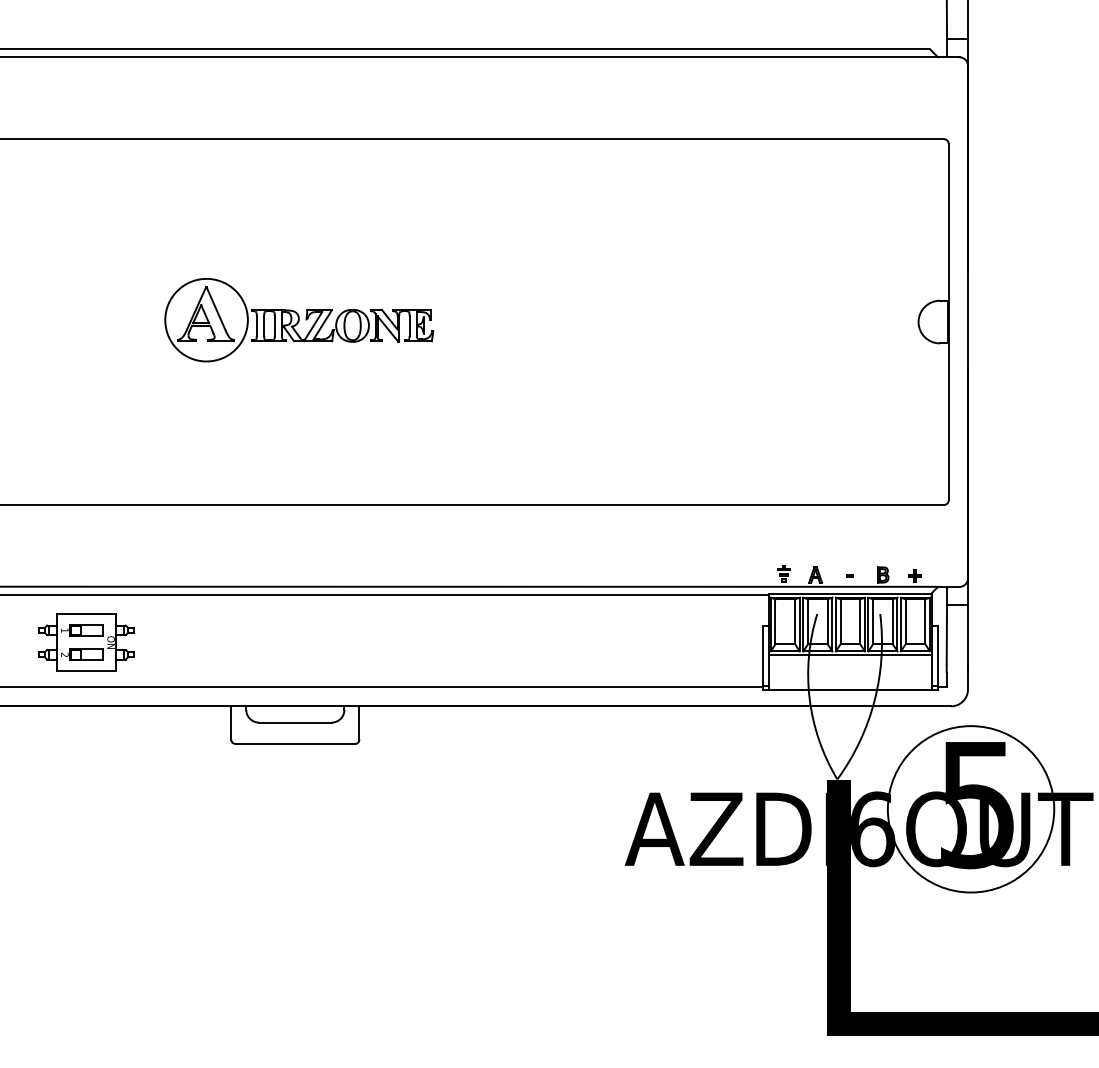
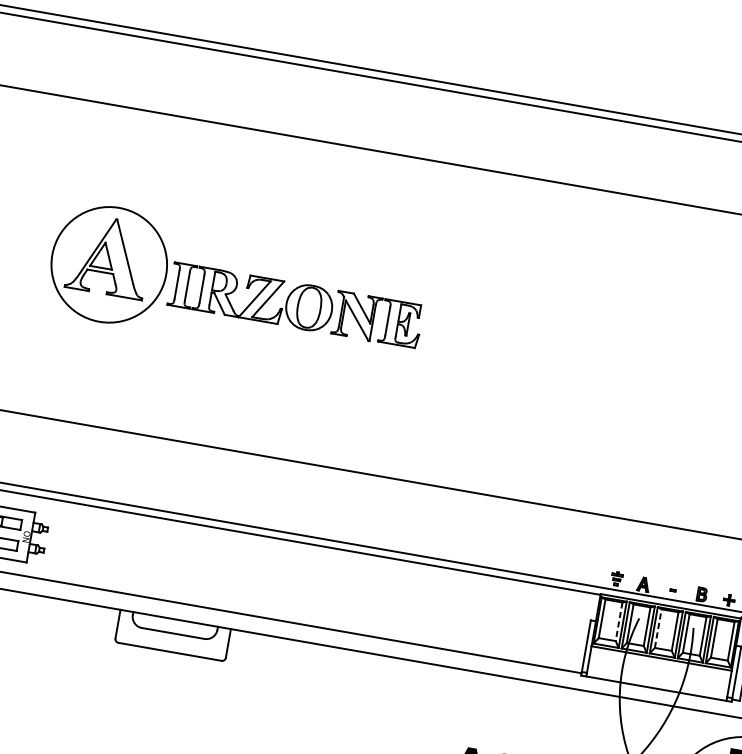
part: (299, 320) -> (237, 287), size x1.6
line: (840, 621) -> (658, 628), solid -> dashed
line: (795, 622) -> (619, 622), solid -> dashed

